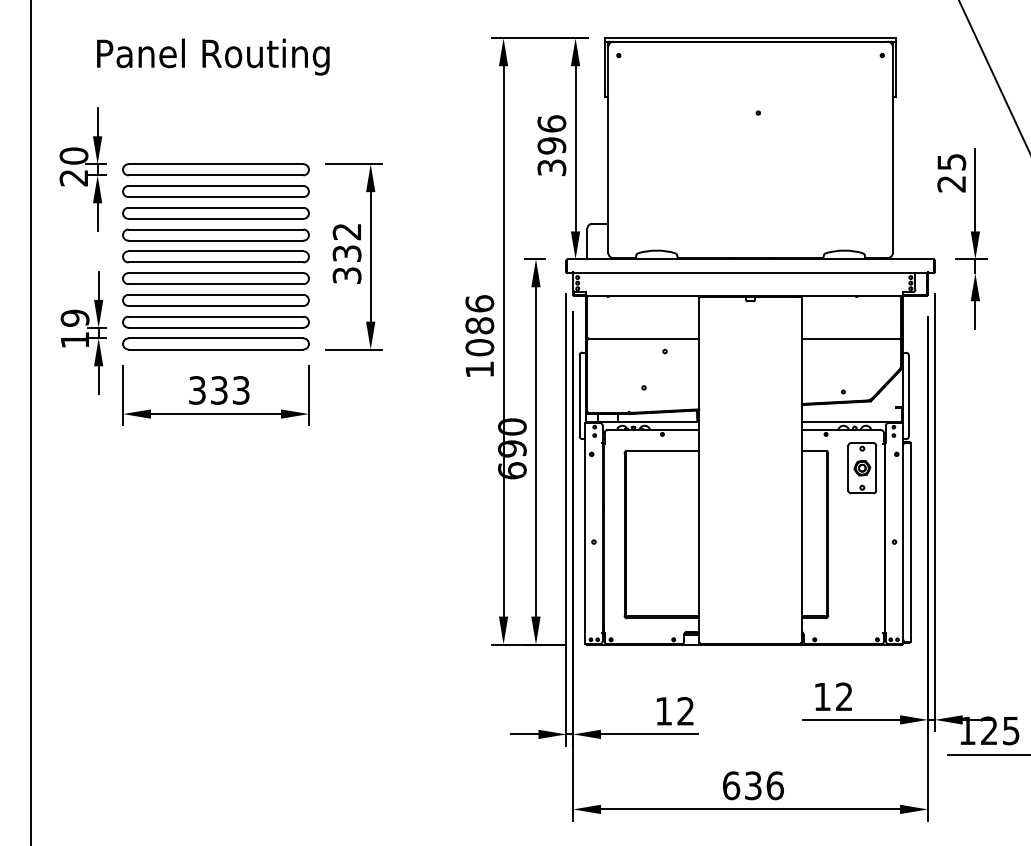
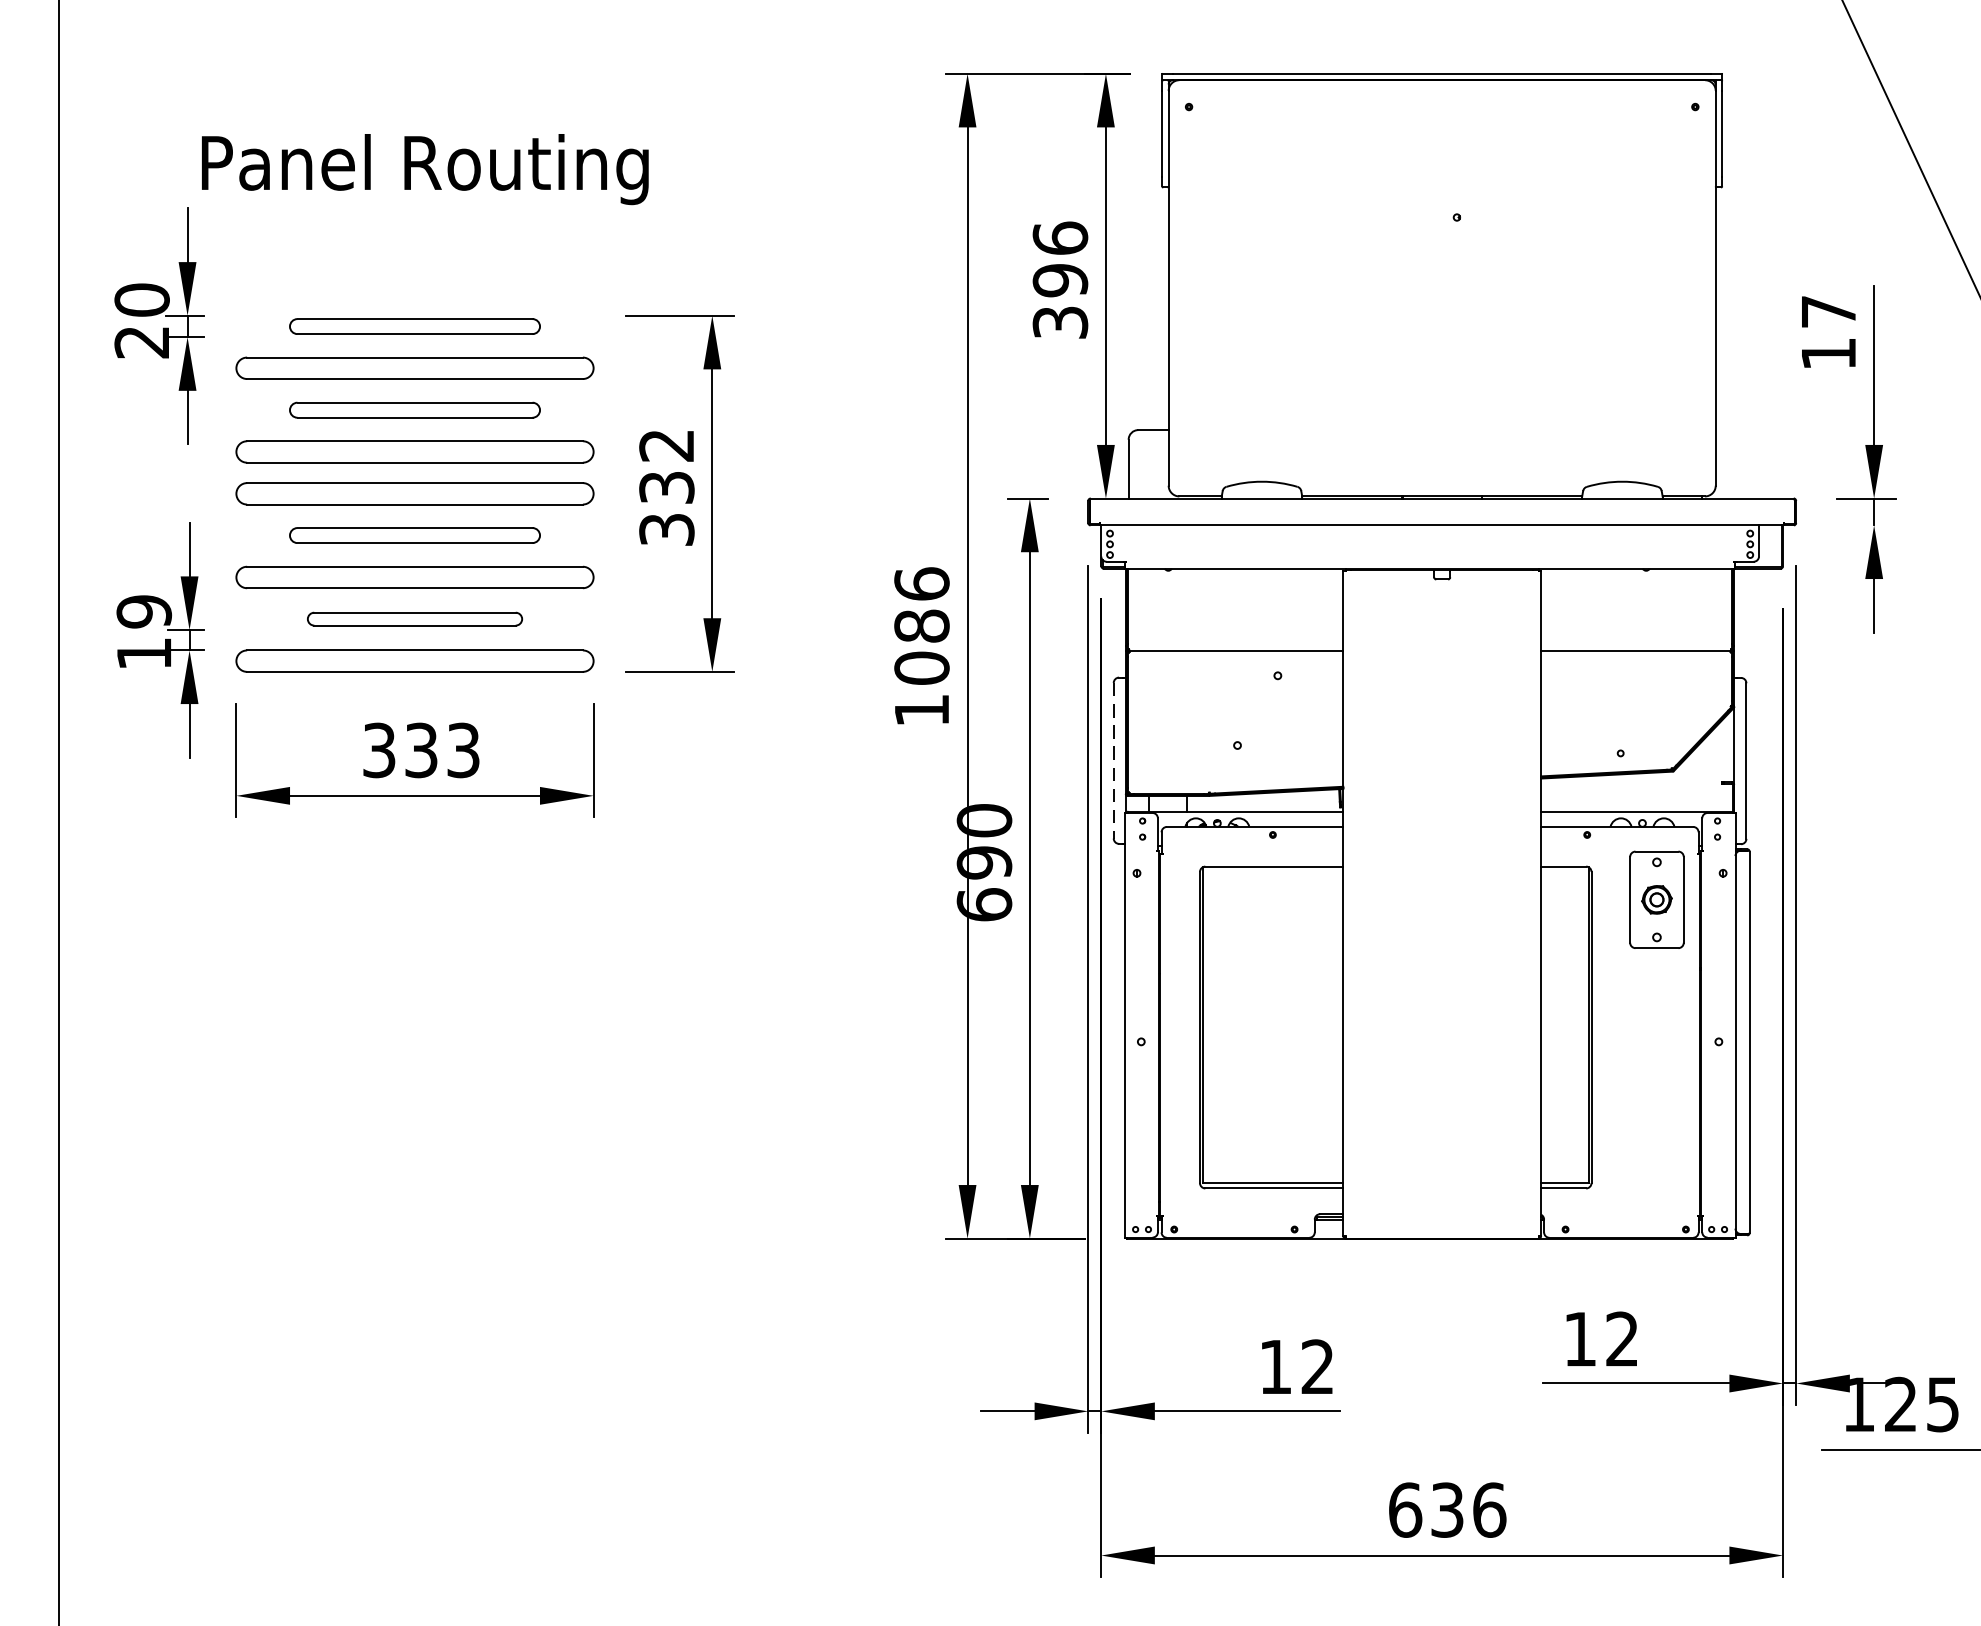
text: (213, 56) -> (425, 168), moved
part: (215, 169) -> (414, 325), size x0.7
text: (951, 173) -> (1828, 333), 25 -> 17
part: (215, 213) -> (414, 410), size x0.7
part: (215, 278) -> (414, 535), size x0.7
part: (215, 321) -> (414, 617), size x0.6
line: (579, 396) -> (1113, 762), solid -> dashed

